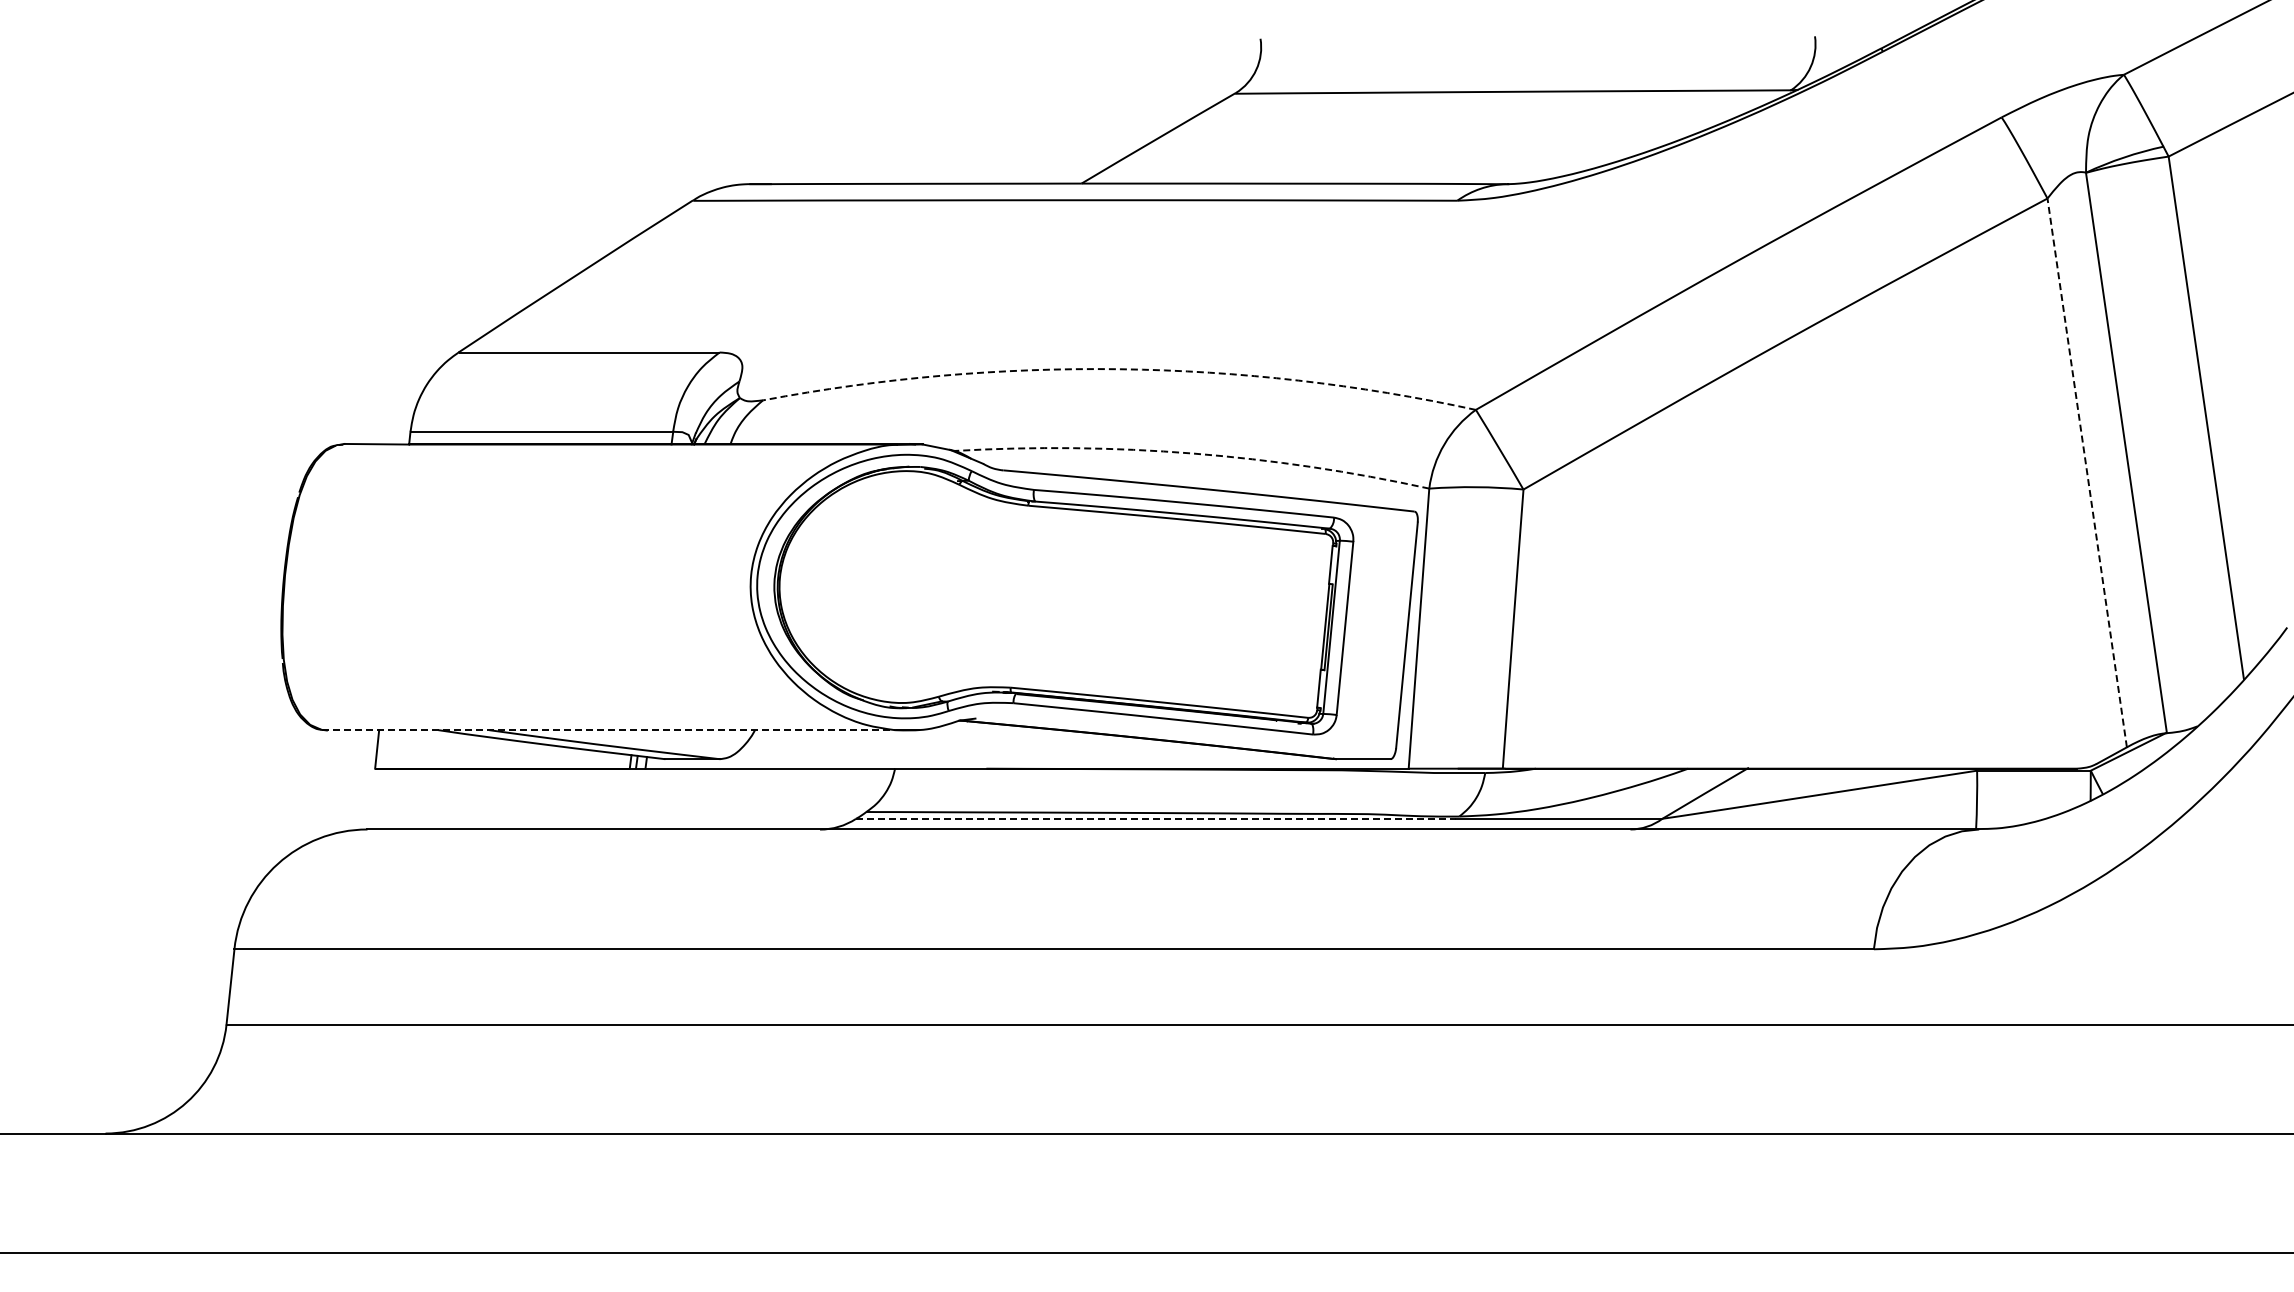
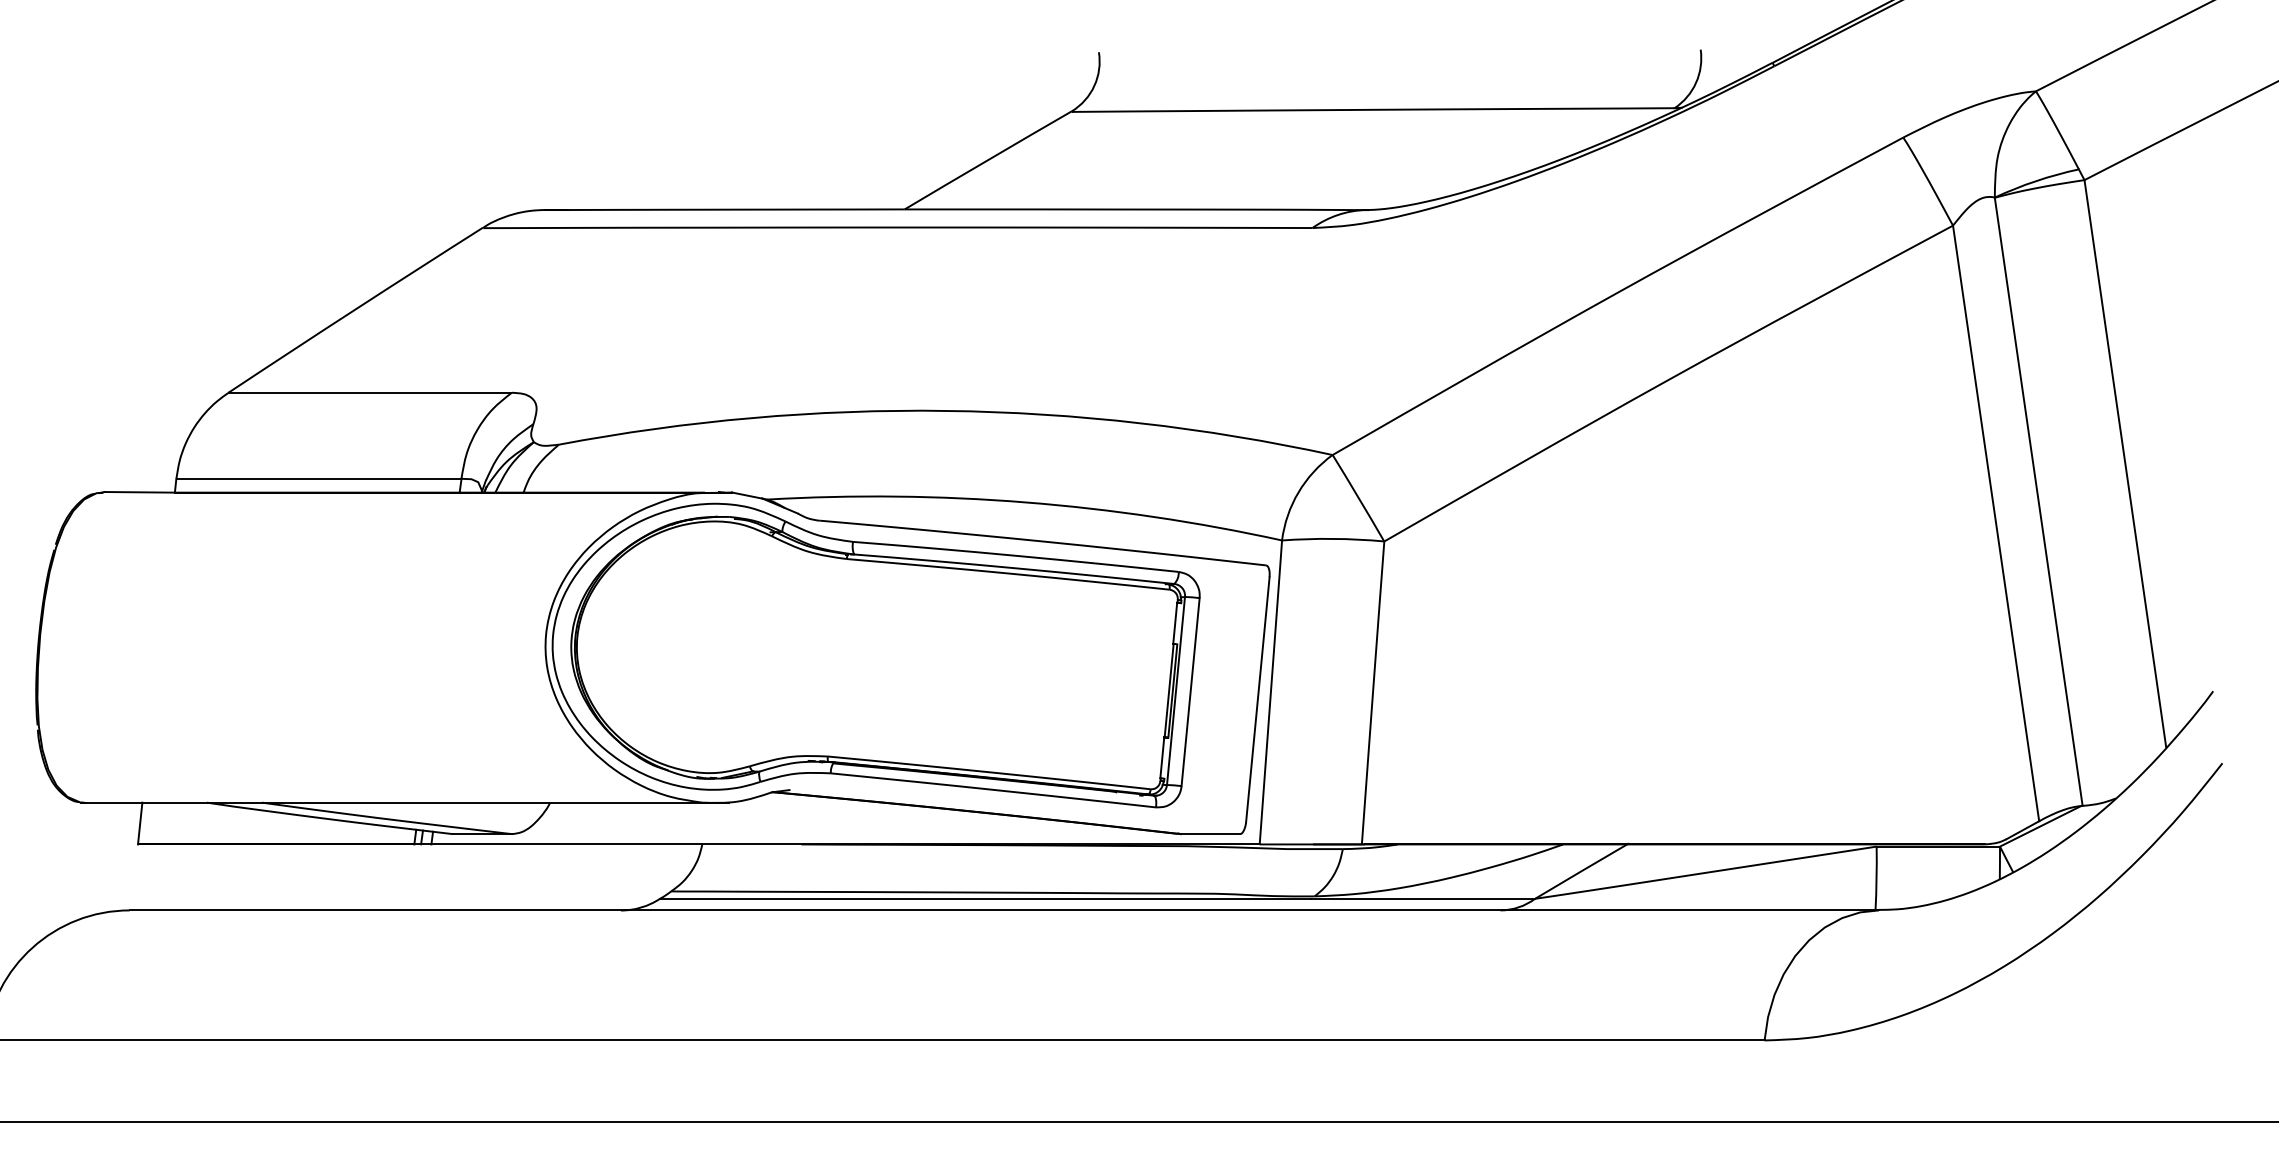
arc: (1120, 369) -> (946, 411), dashed -> solid
arc: (1193, 453) -> (1026, 502), dashed -> solid
line: (2087, 472) -> (1996, 522), dashed -> solid
line: (609, 730) -> (392, 802), dashed -> solid
line: (1156, 818) -> (986, 898), dashed -> solid

